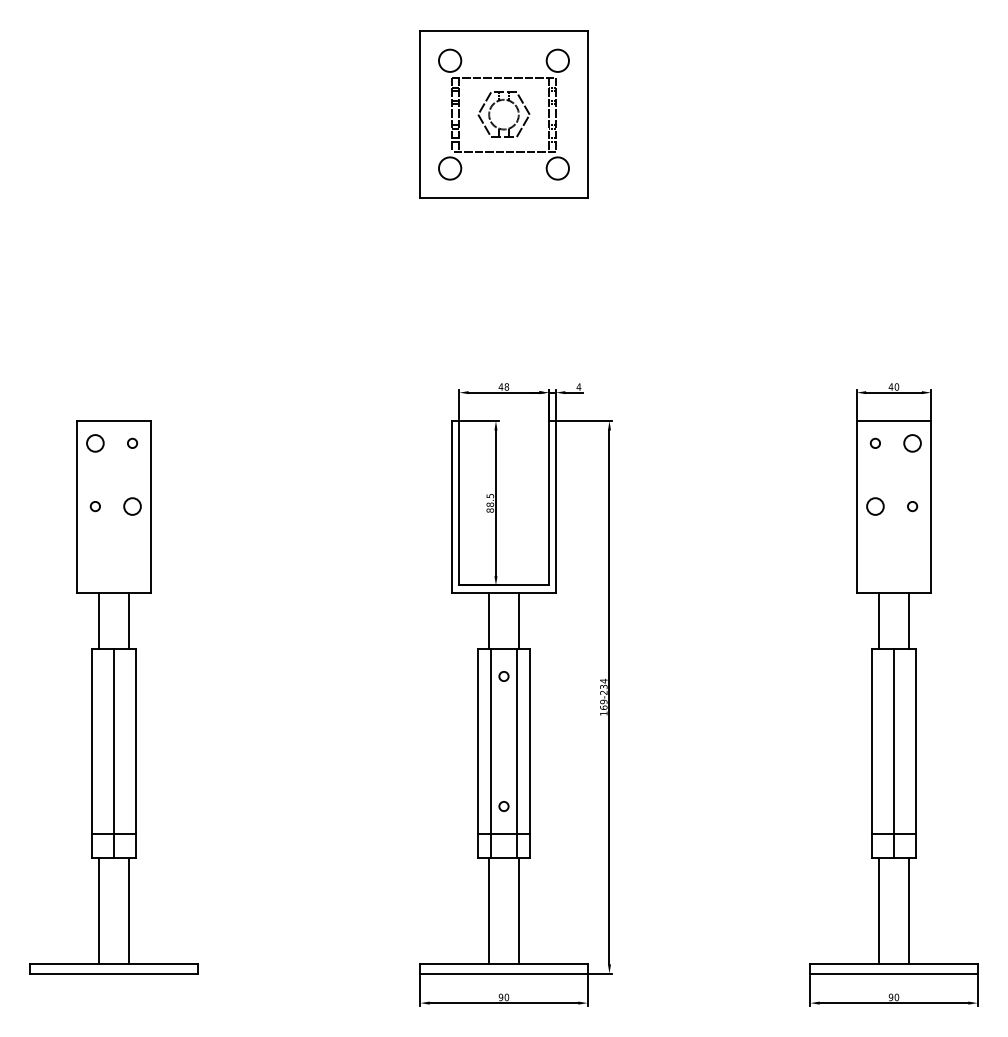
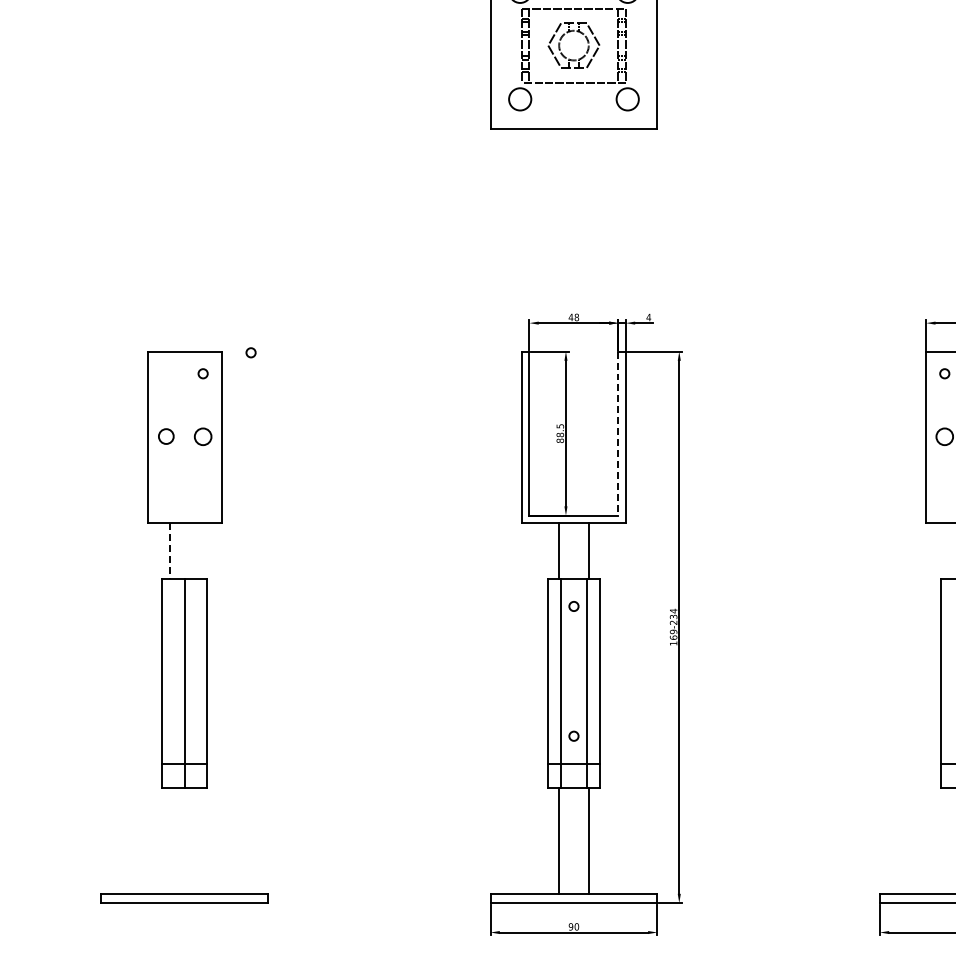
circle: (180, 421) -> (251, 351), added
circle: (95, 443) -> (166, 373), removed
line: (548, 503) -> (618, 433), solid -> dashed
circle: (94, 506) -> (165, 436), size x1.6
line: (99, 620) -> (170, 550), solid -> dashed
line: (128, 620) -> (199, 550), removed
line: (879, 620) -> (948, 550), removed
line: (99, 911) -> (170, 841), removed
line: (128, 911) -> (199, 841), removed
line: (879, 911) -> (948, 841), removed

